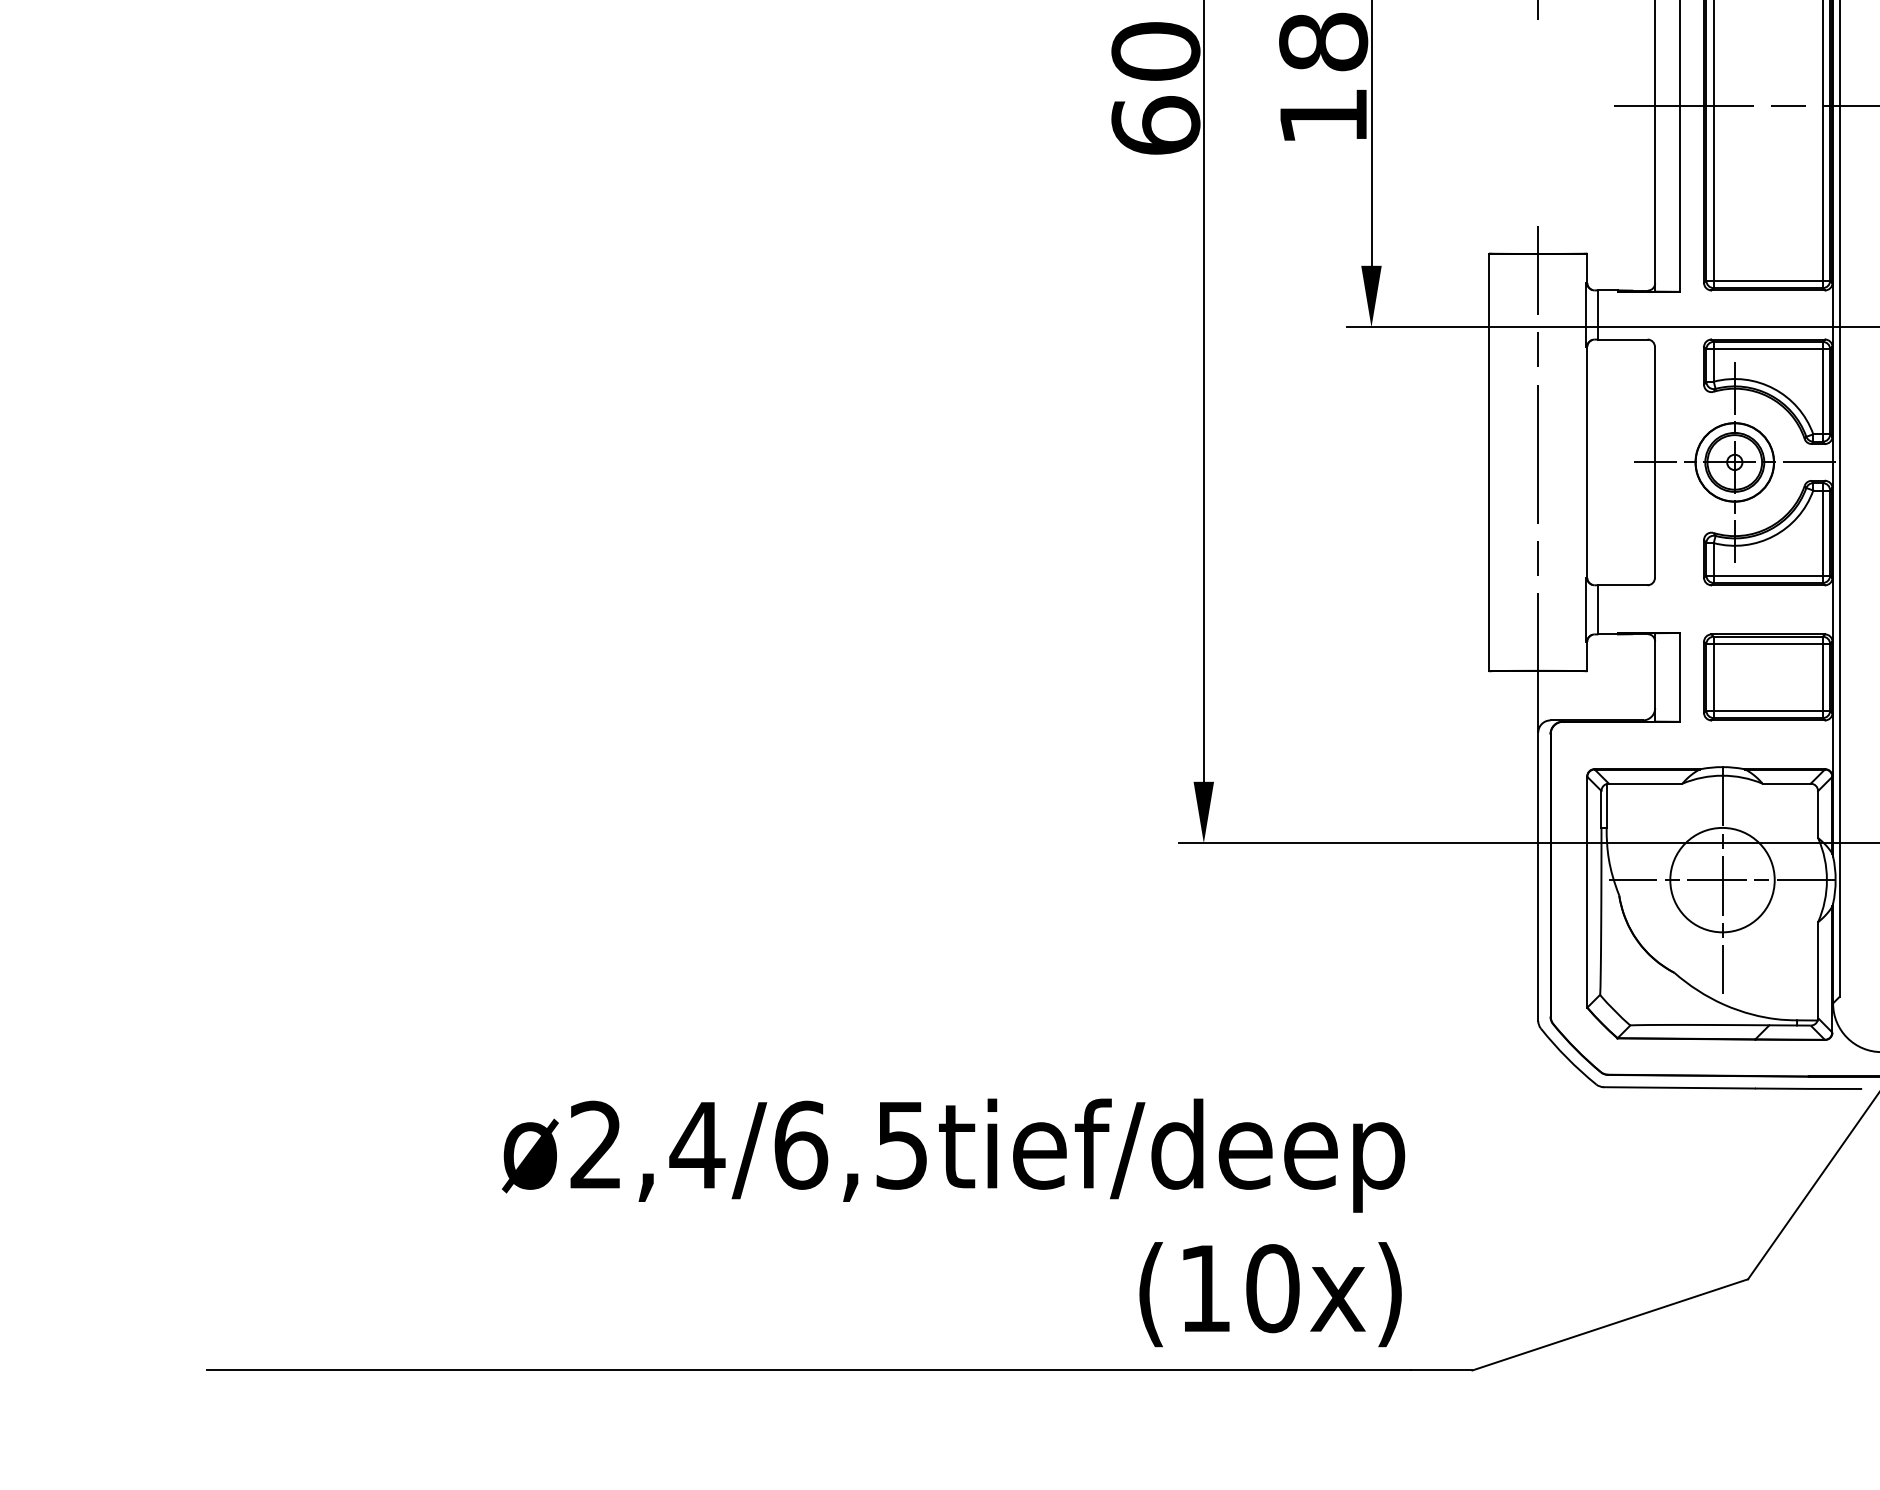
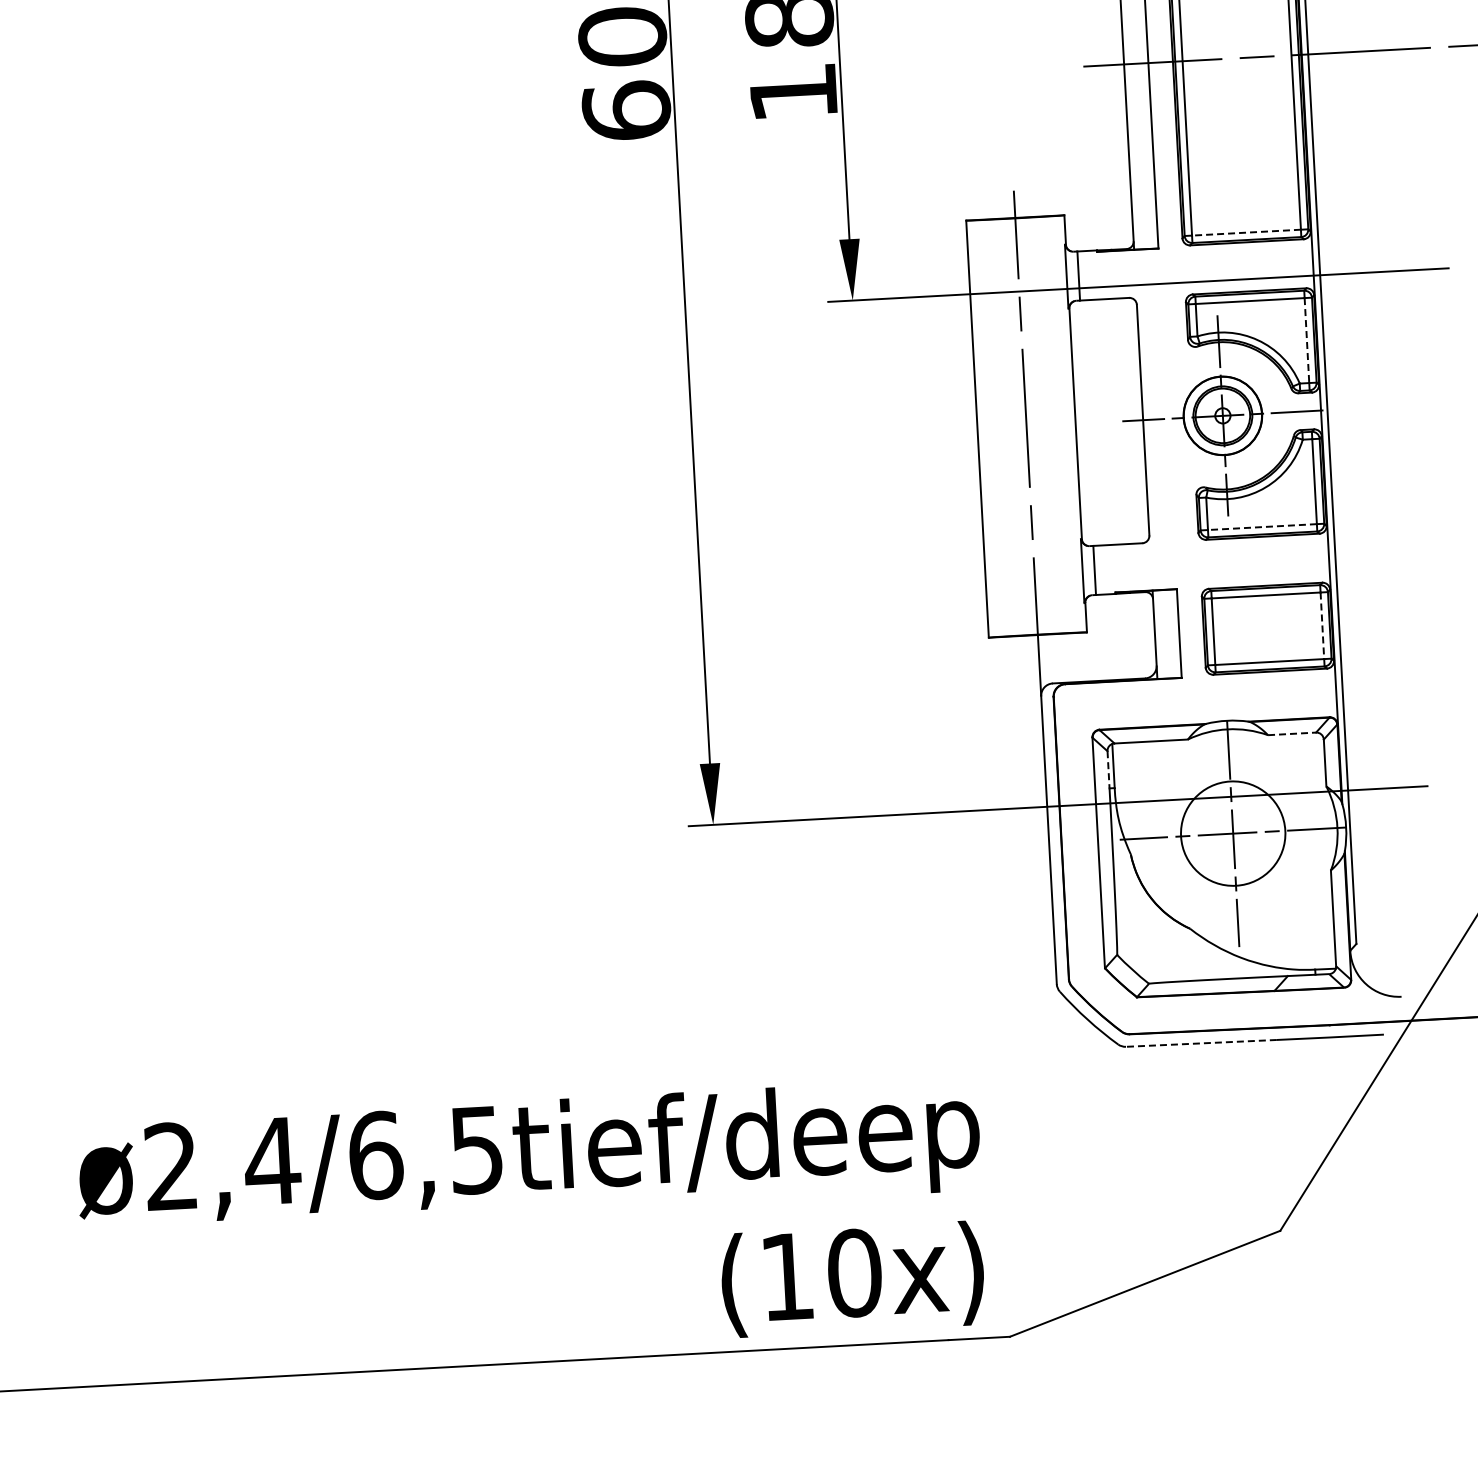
line: (1768, 280) -> (1246, 232), solid -> dashed
line: (1822, 391) -> (1306, 340), solid -> dashed
line: (1768, 575) -> (1262, 526), solid -> dashed
line: (1822, 677) -> (1322, 625), solid -> dashed
line: (1787, 783) -> (1292, 733), solid -> dashed
line: (1601, 809) -> (1108, 769), solid -> dashed
line: (1678, 1087) -> (1200, 1043), solid -> dashed
text: (953, 1222) -> (532, 1224), moved

